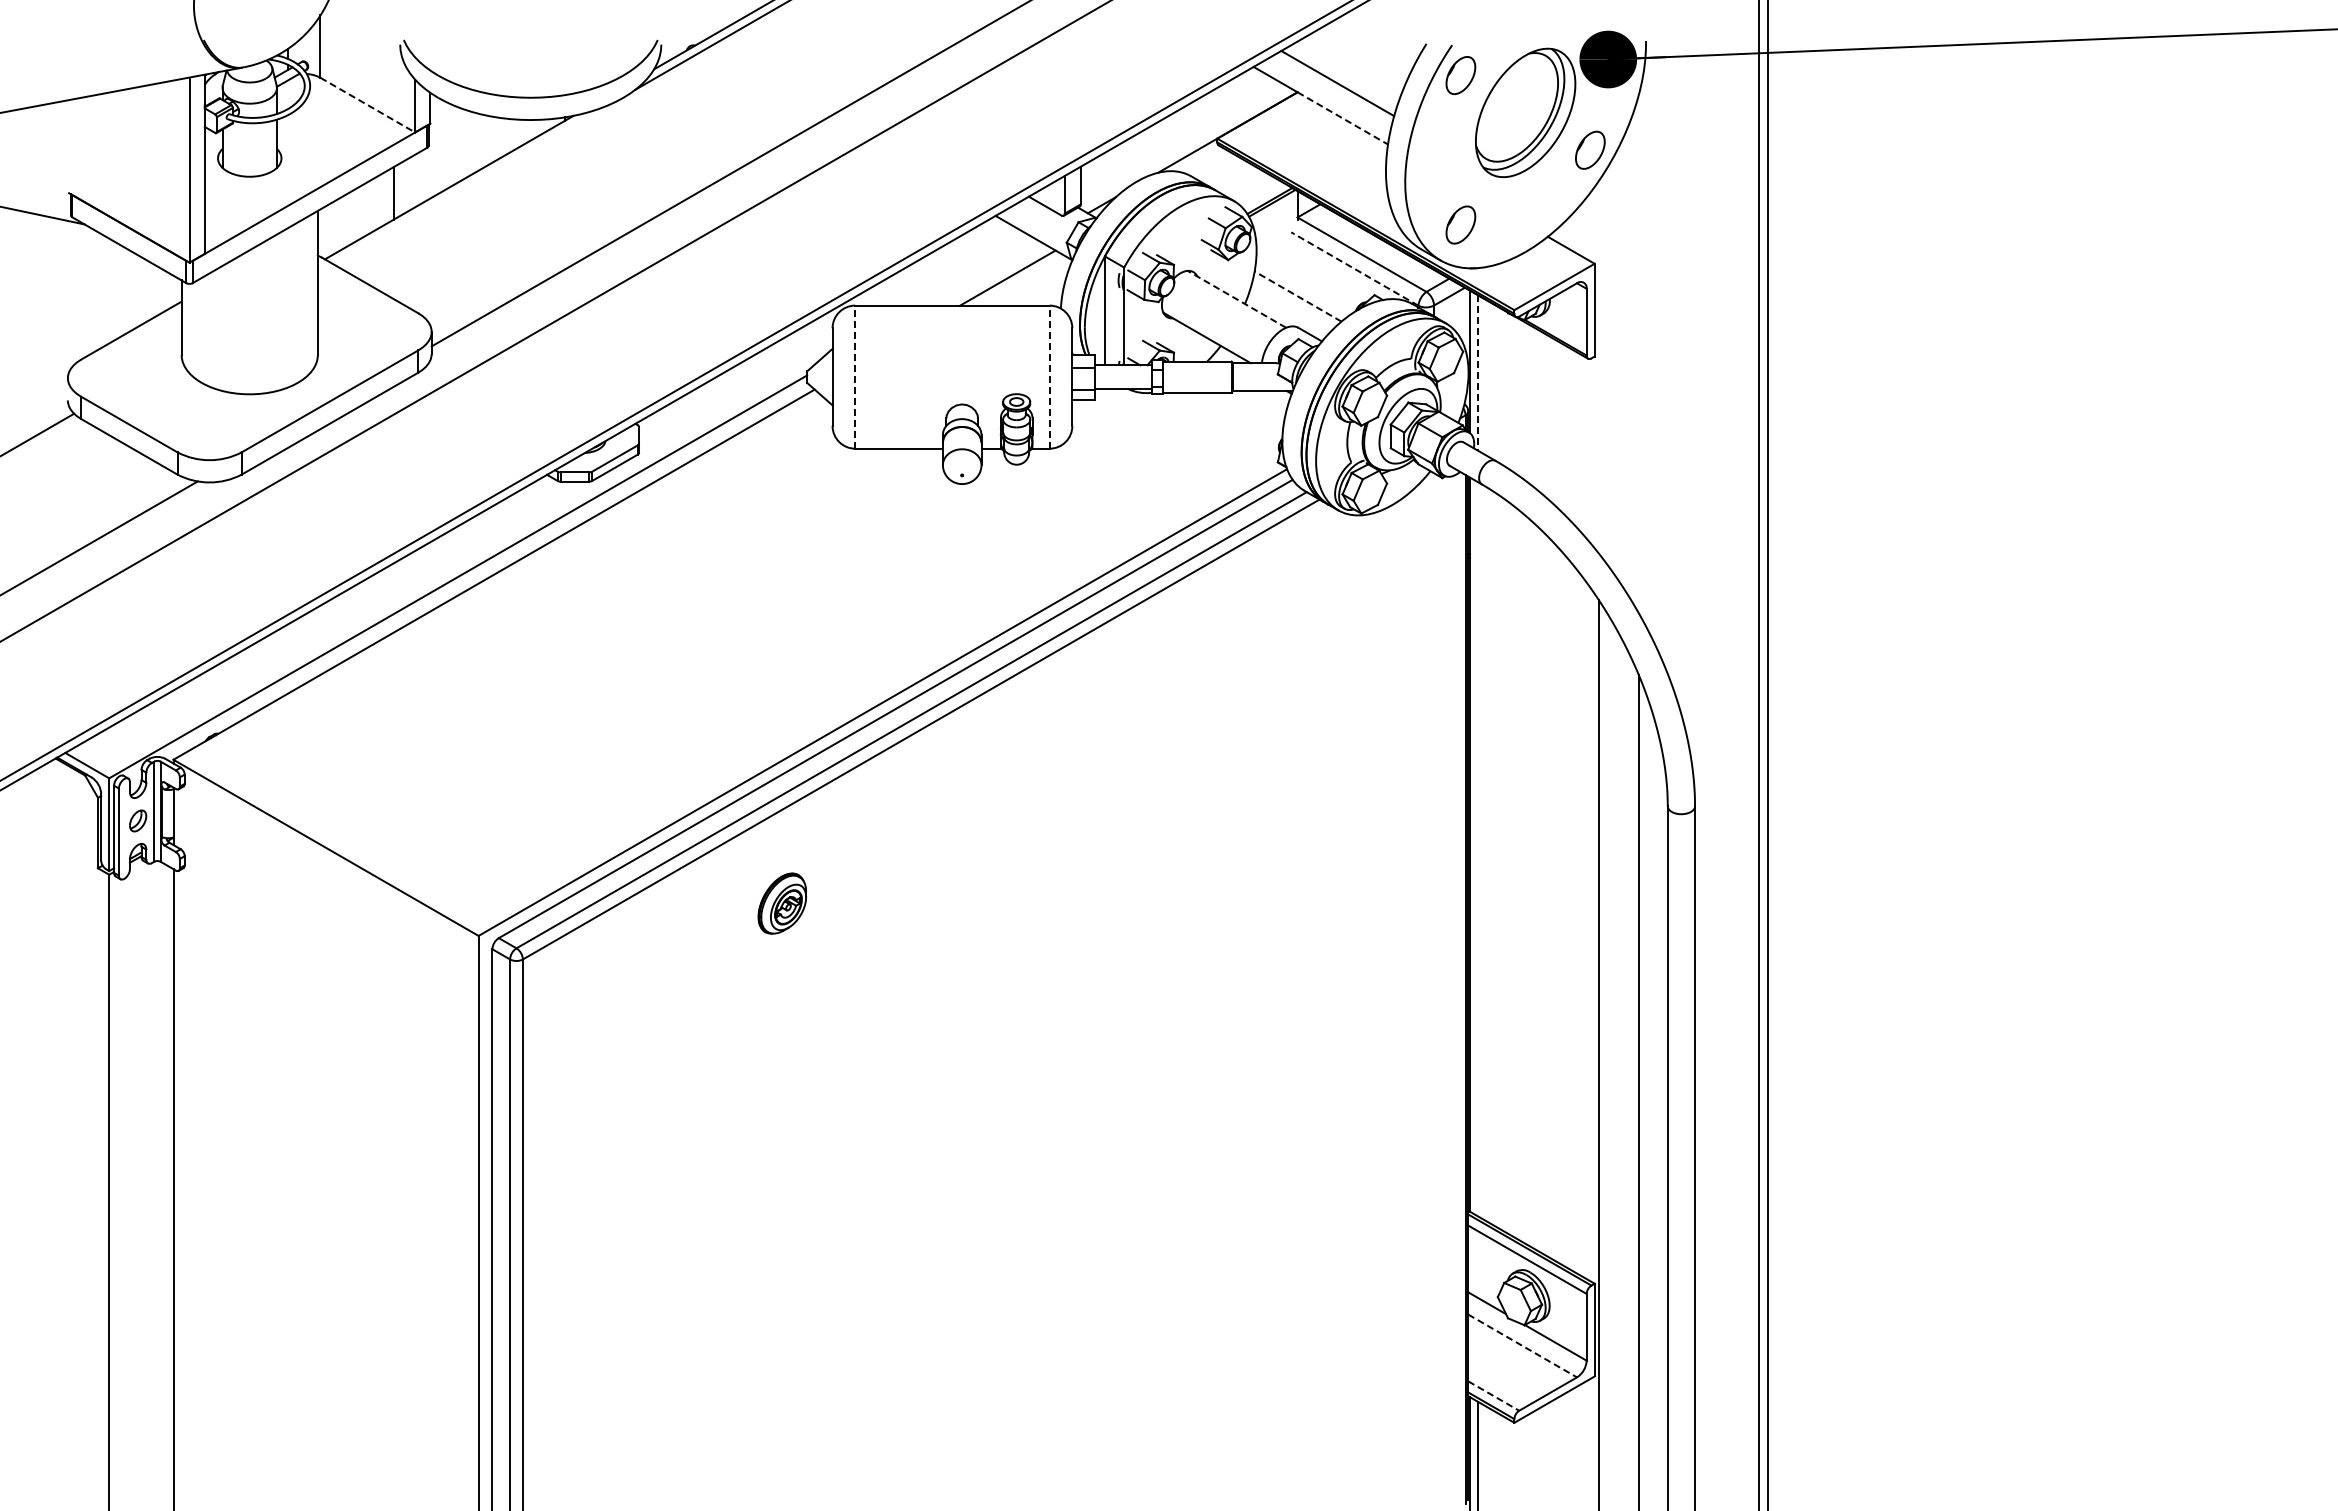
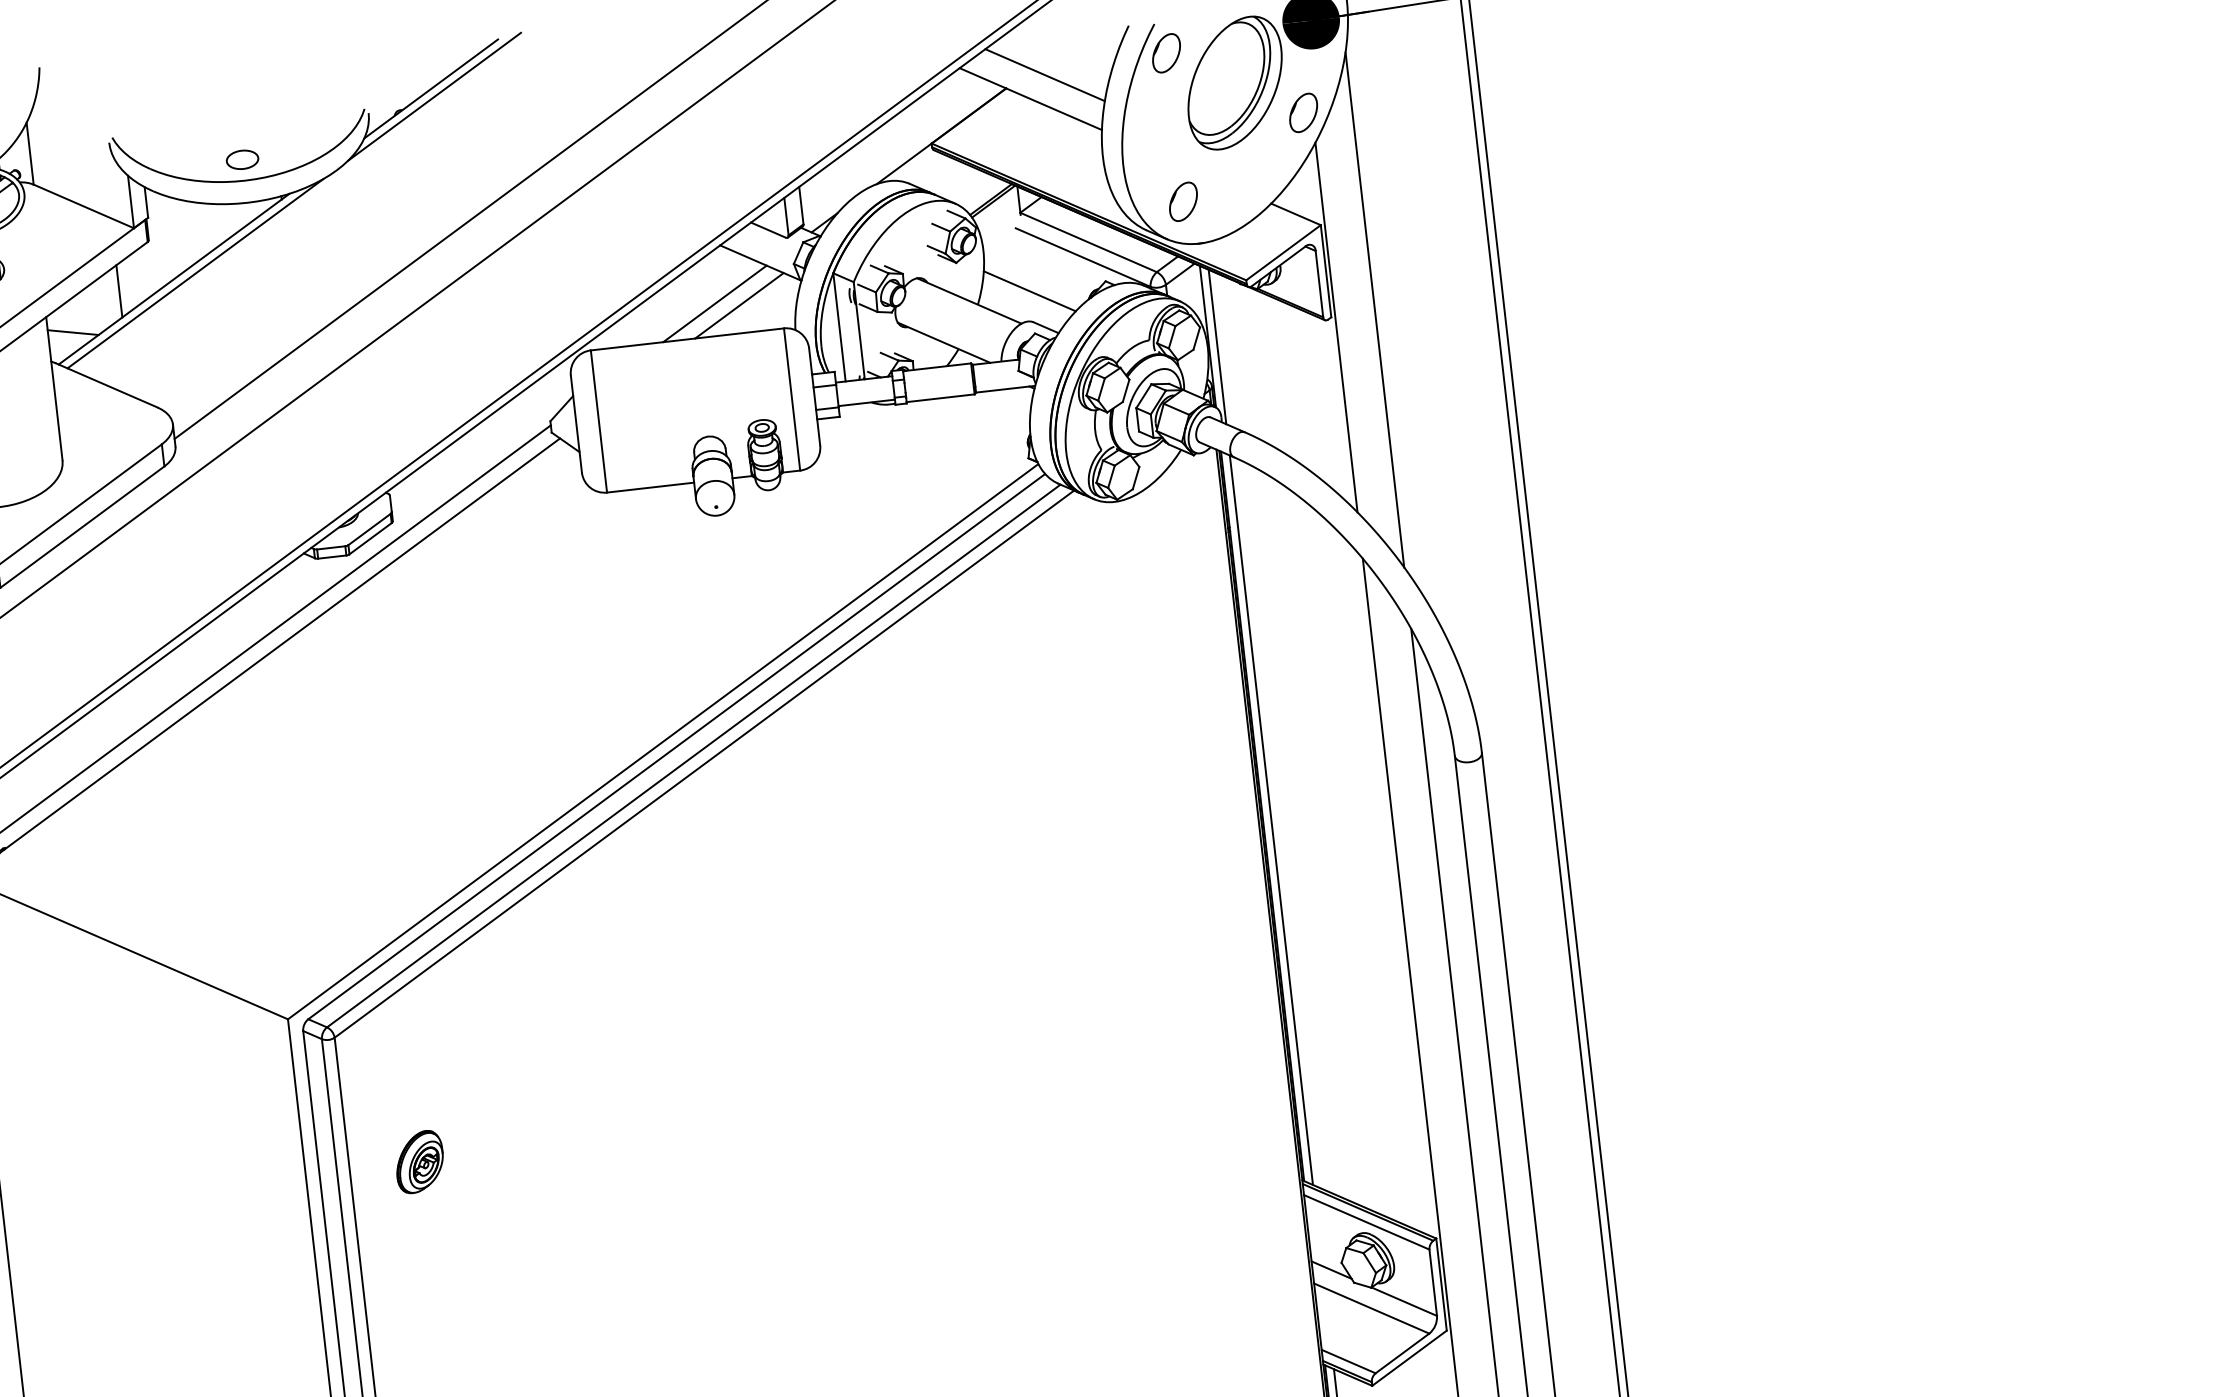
part: (530, 76) -> (242, 159), added
line: (367, 105) -> (83, 206), dashed -> solid
line: (1343, 118) -> (1054, 109), dashed -> solid
line: (470, 184) -> (194, 273), added
line: (342, 229) -> (72, 332), added
line: (1354, 268) -> (1082, 257), dashed -> solid
line: (983, 273) -> (714, 304), added
line: (1297, 296) -> (1029, 291), dashed -> solid
line: (1236, 299) -> (968, 301), dashed -> solid
line: (1638, 354) -> (1374, 310), added
line: (1598, 367) -> (1336, 327), added
line: (1478, 373) -> (1217, 347), dashed -> solid
line: (855, 377) -> (599, 421), dashed -> solid
line: (1049, 377) -> (791, 399), dashed -> solid
line: (1478, 849) -> (1271, 820), added
part: (781, 903) -> (418, 1162), moved
line: (1522, 1345) -> (1371, 1308), dashed -> solid
line: (1494, 1396) -> (1349, 1361), dashed -> solid

